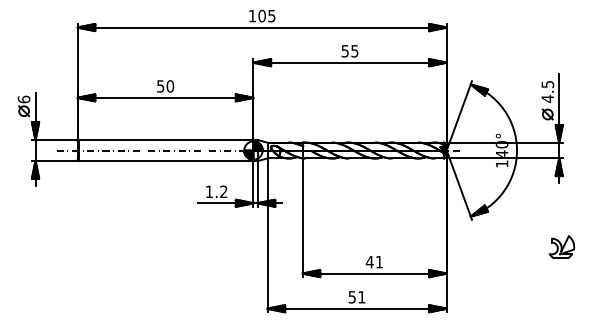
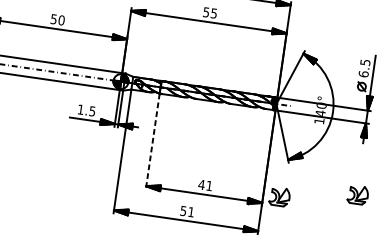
text: (547, 98) -> (363, 73), 4.5 -> 6.5
text: (223, 191) -> (92, 111), 1.2 -> 1.5
line: (302, 218) -> (152, 141), solid -> dashed
part: (466, 262) -> (279, 196), added

